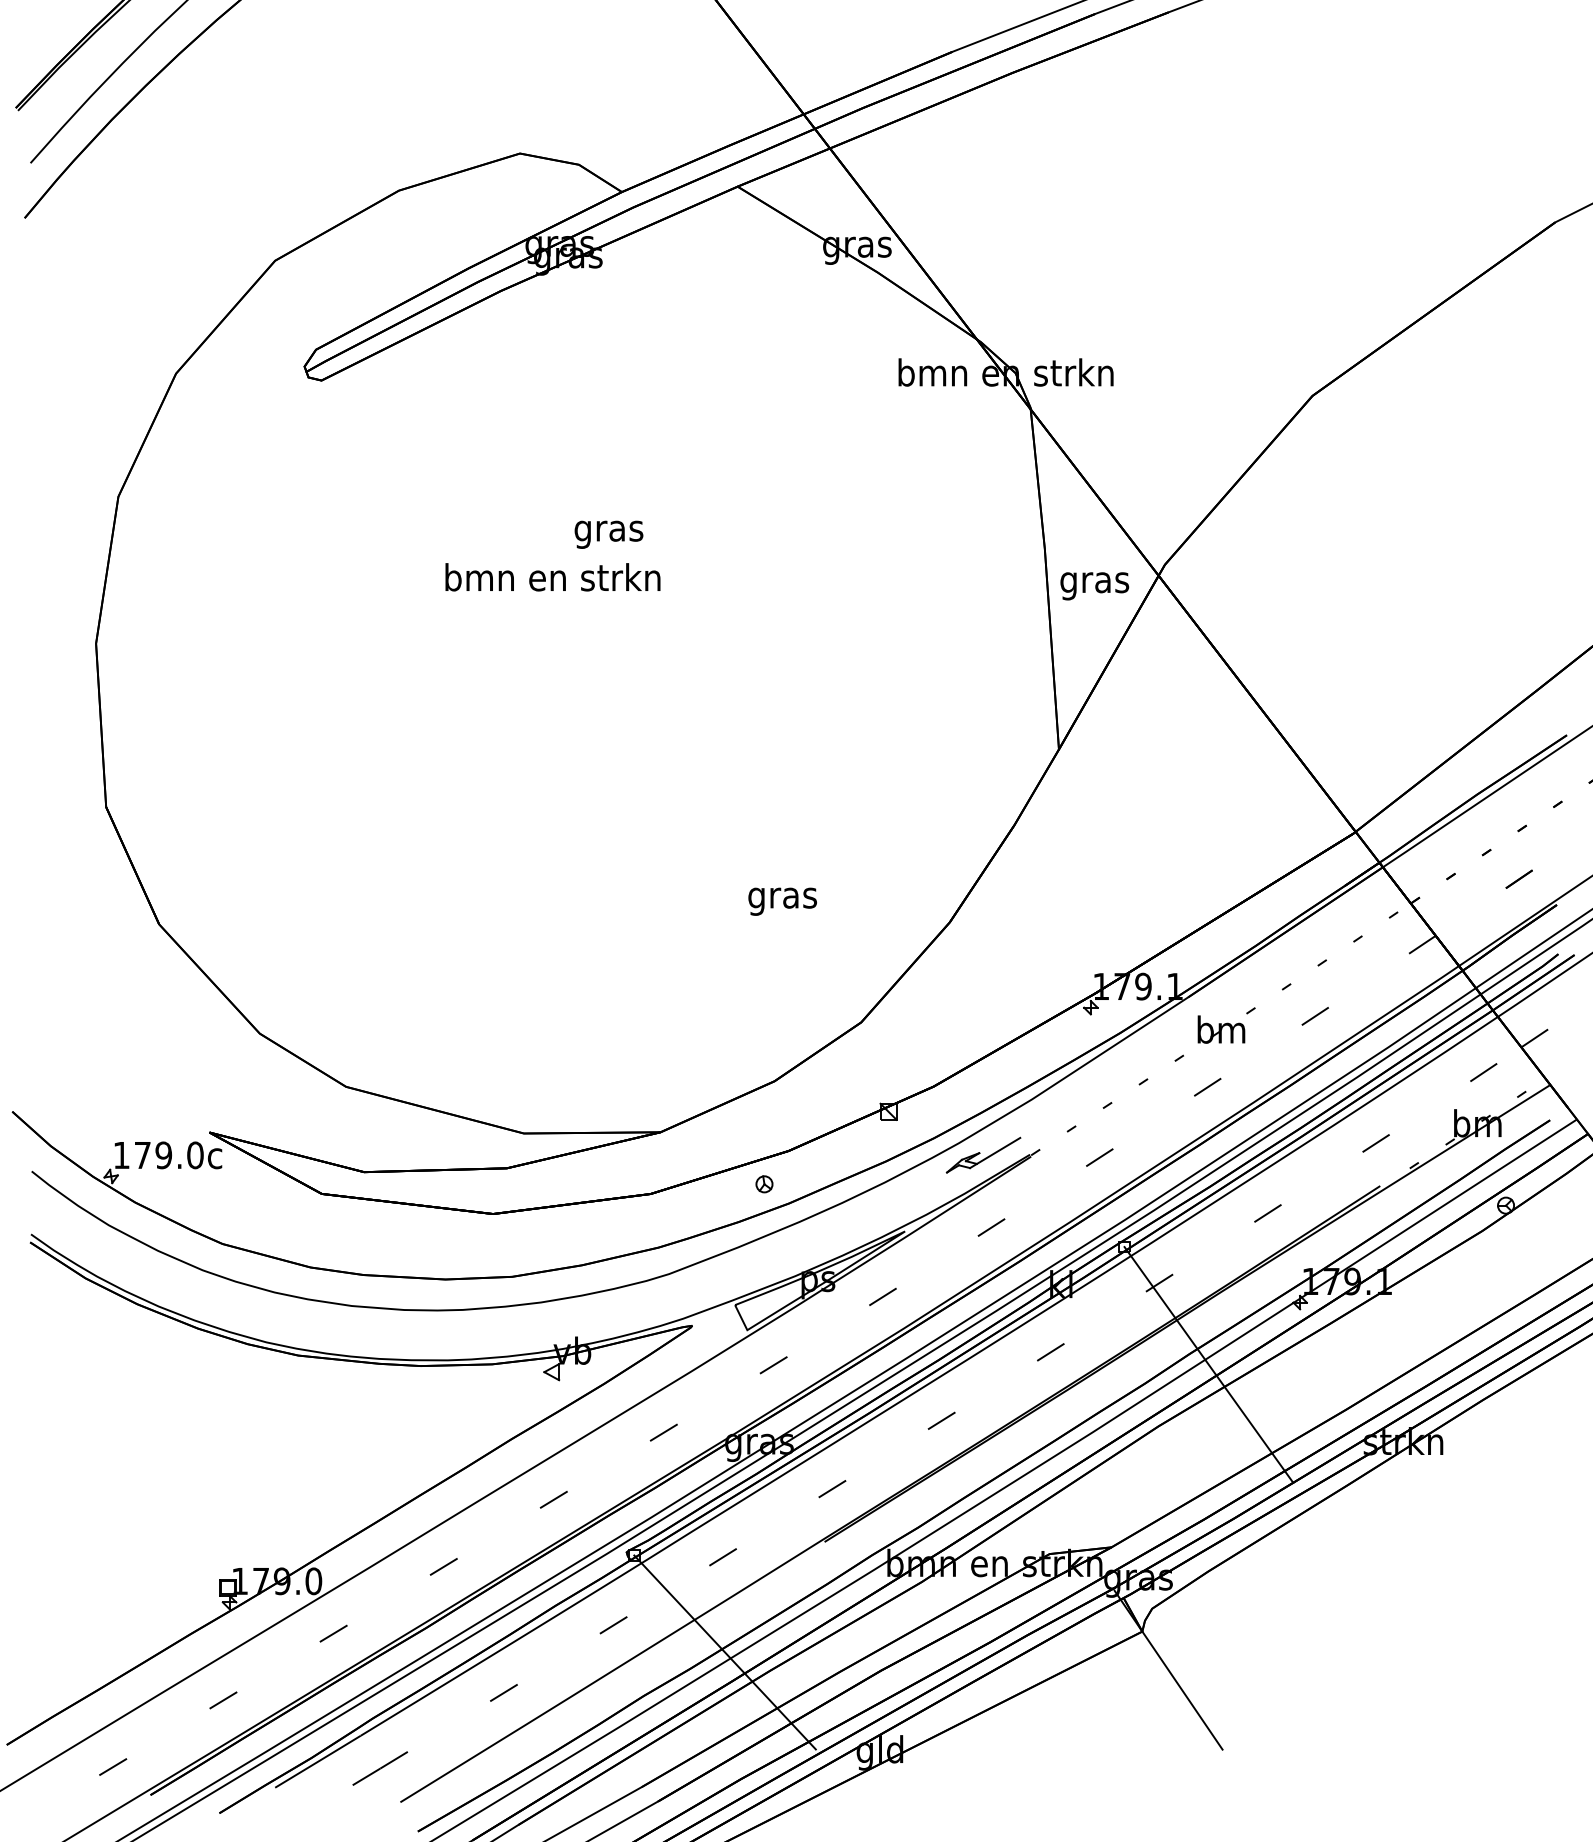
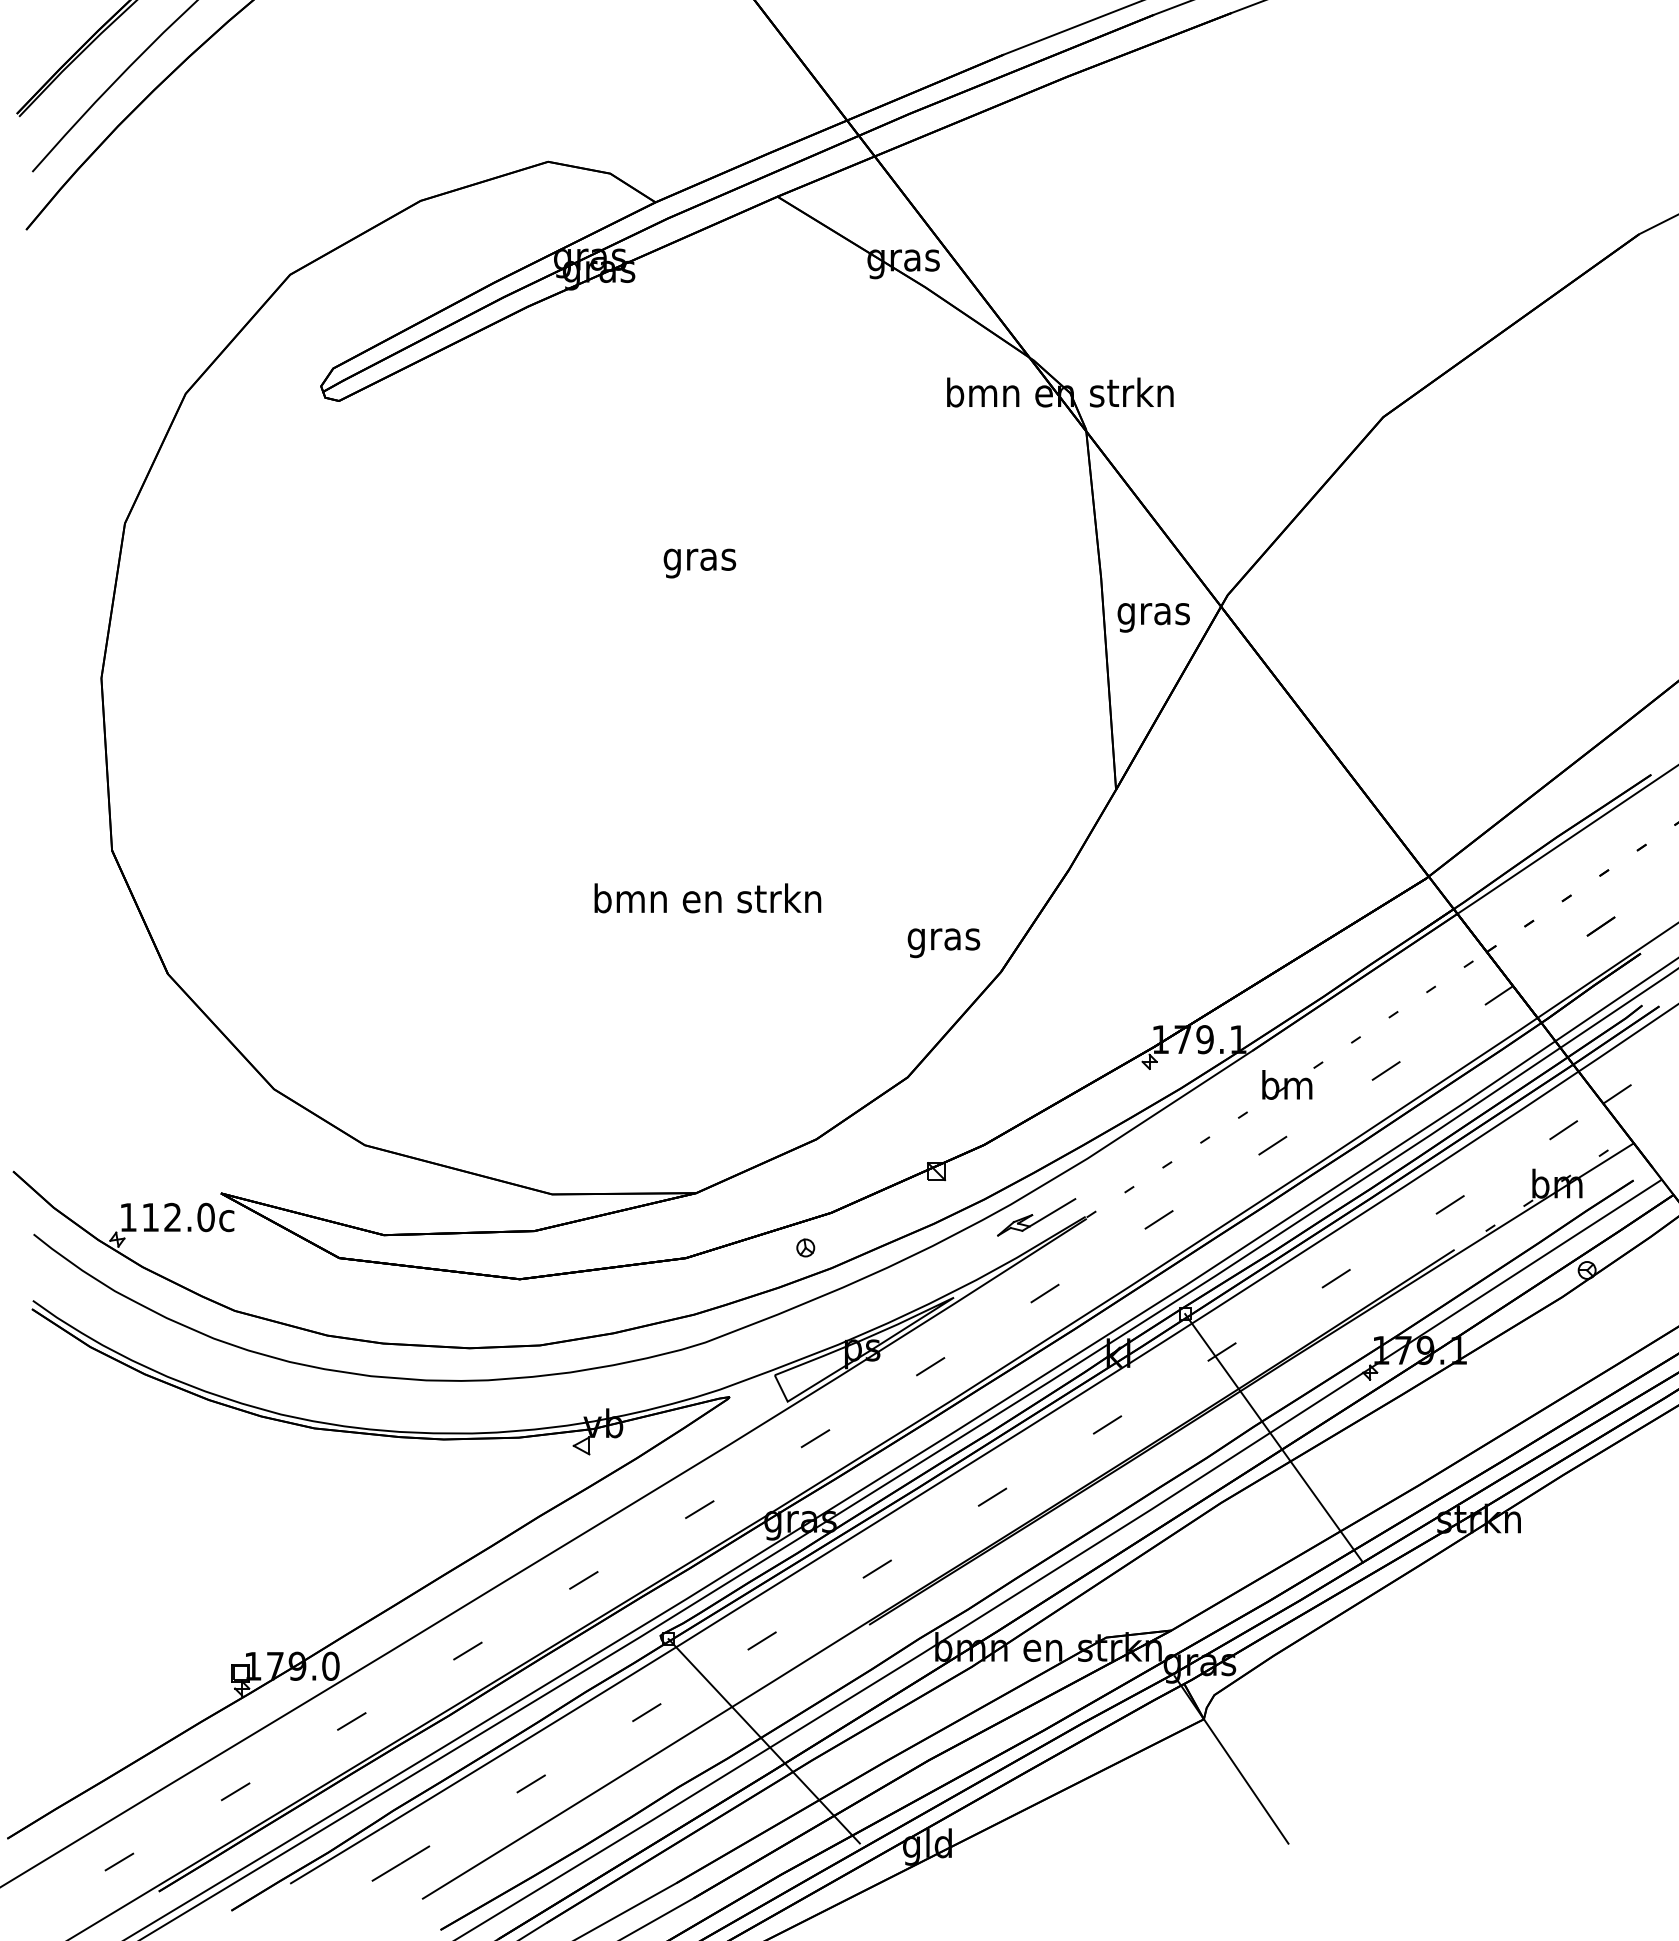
text: (608, 534) -> (699, 563), moved
text: (552, 577) -> (707, 898), moved
text: (782, 902) -> (943, 943), moved
text: (153, 1155) -> (161, 1217), 179.0c -> 112.0c

